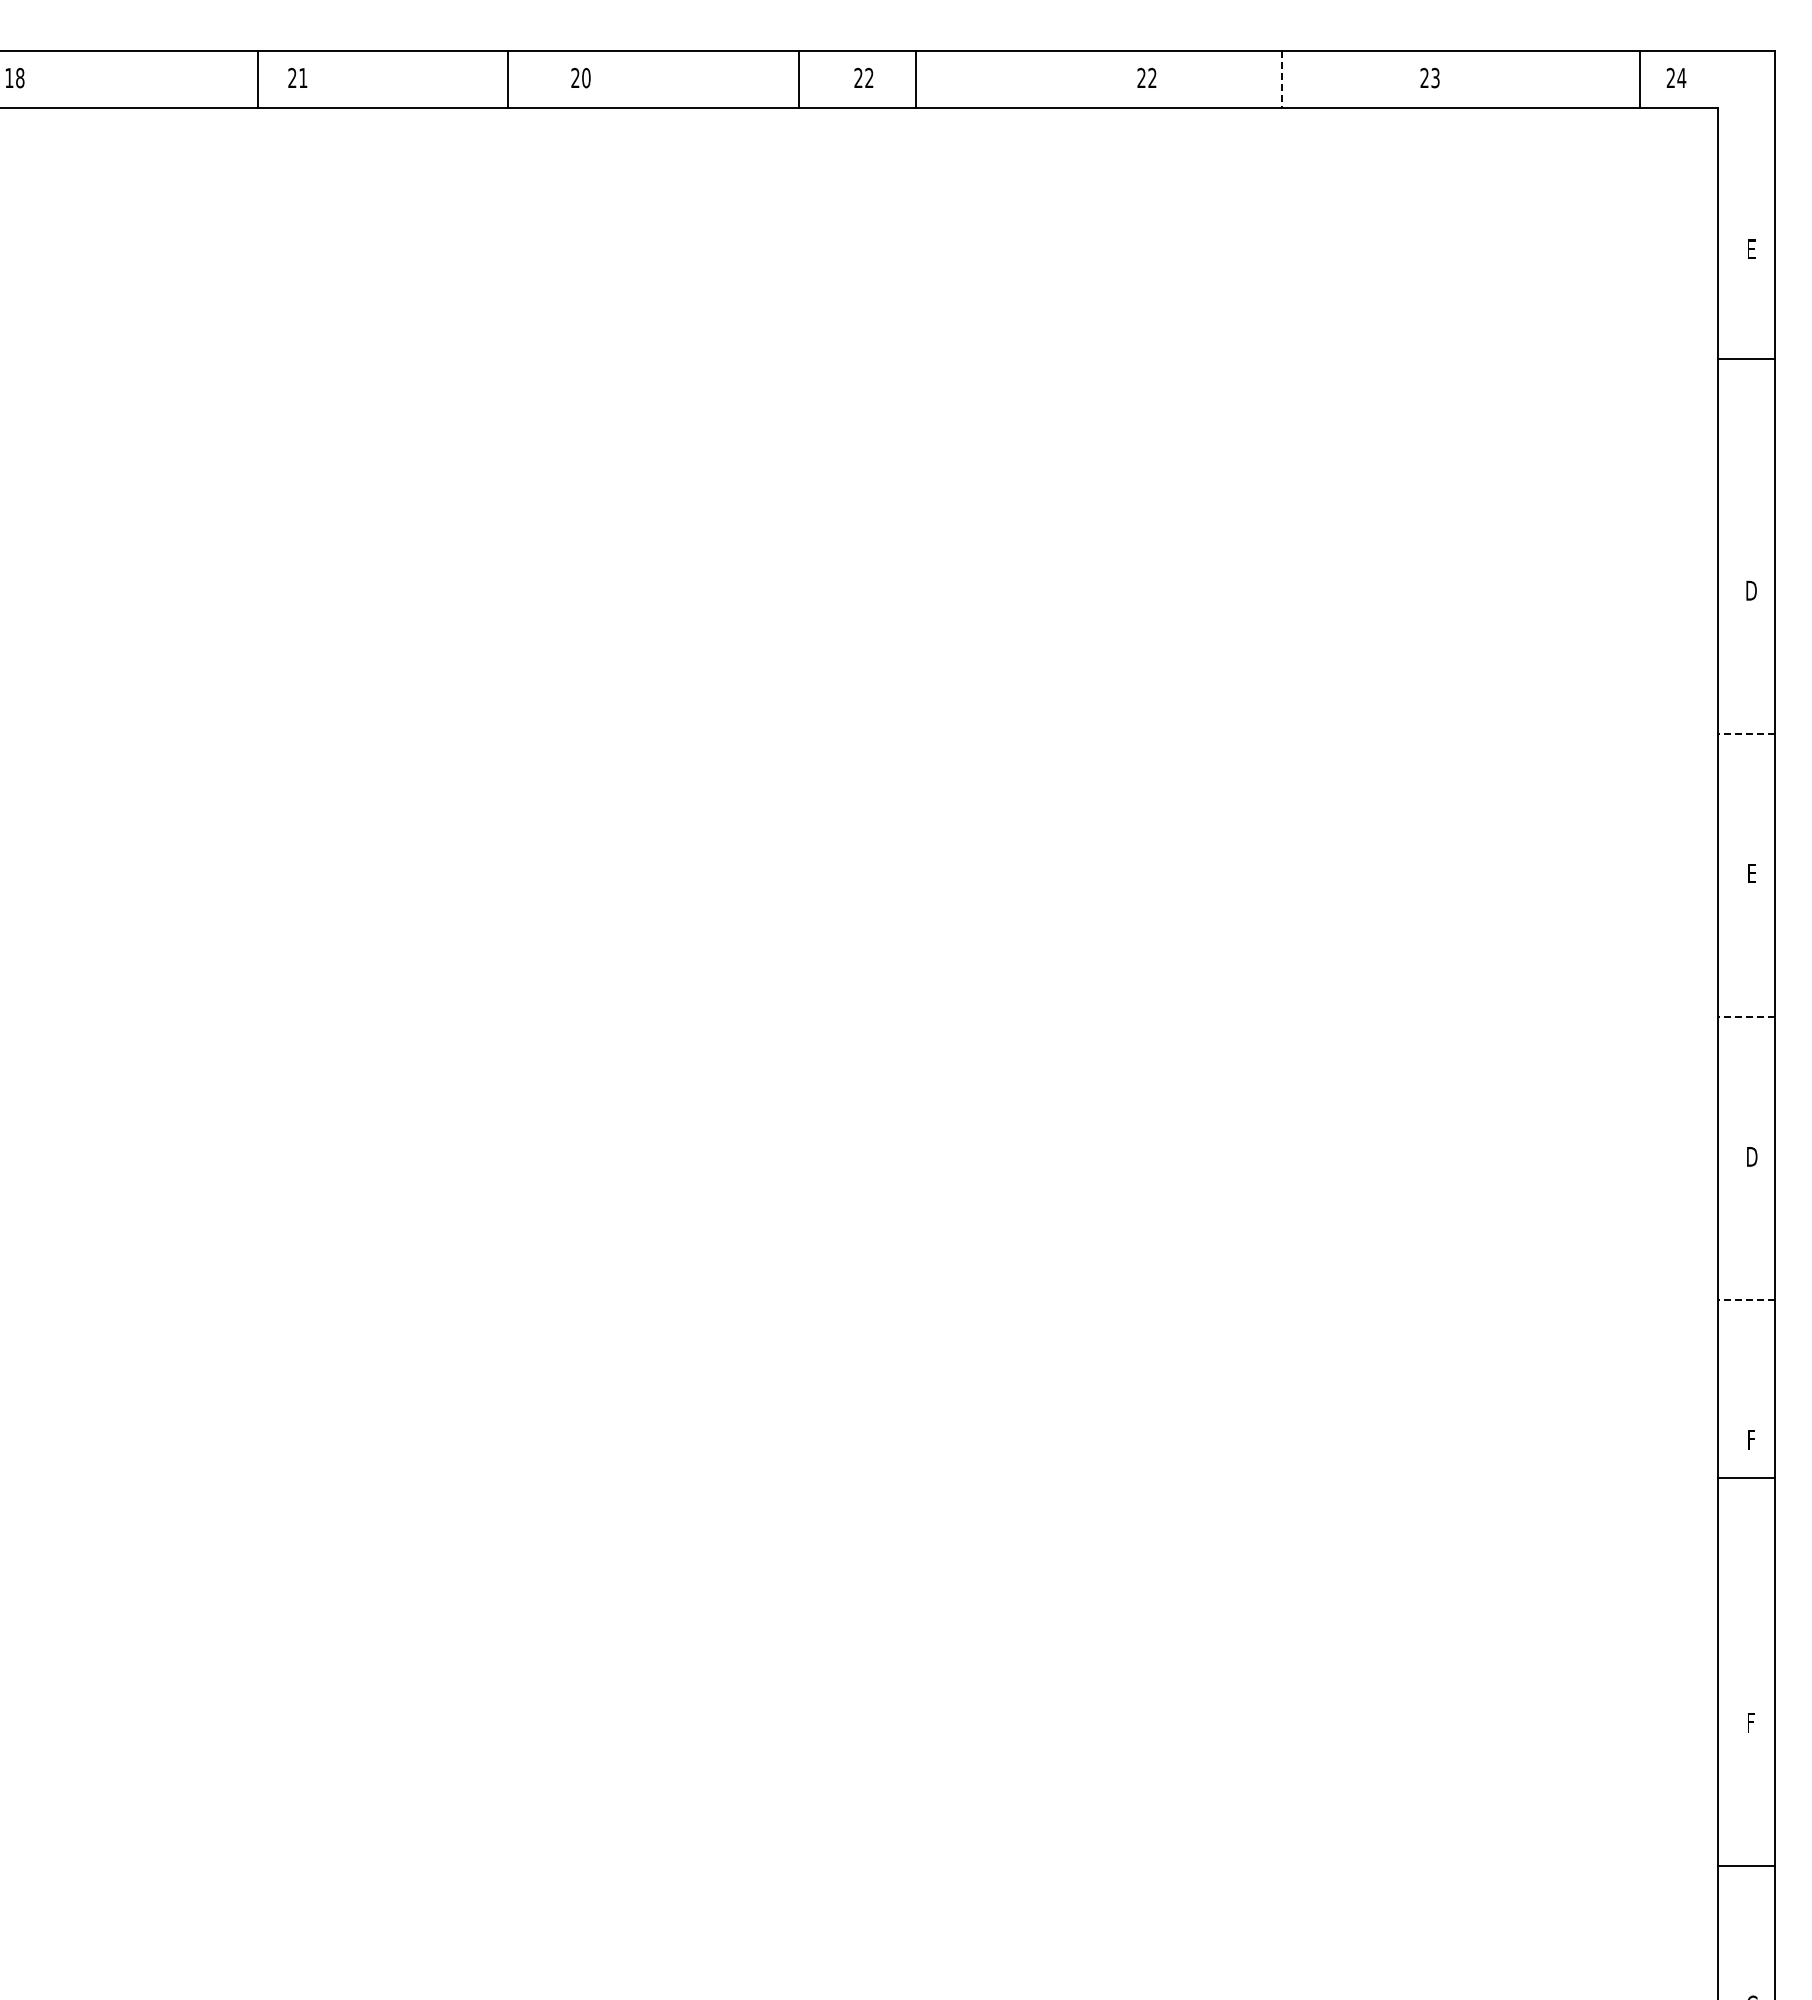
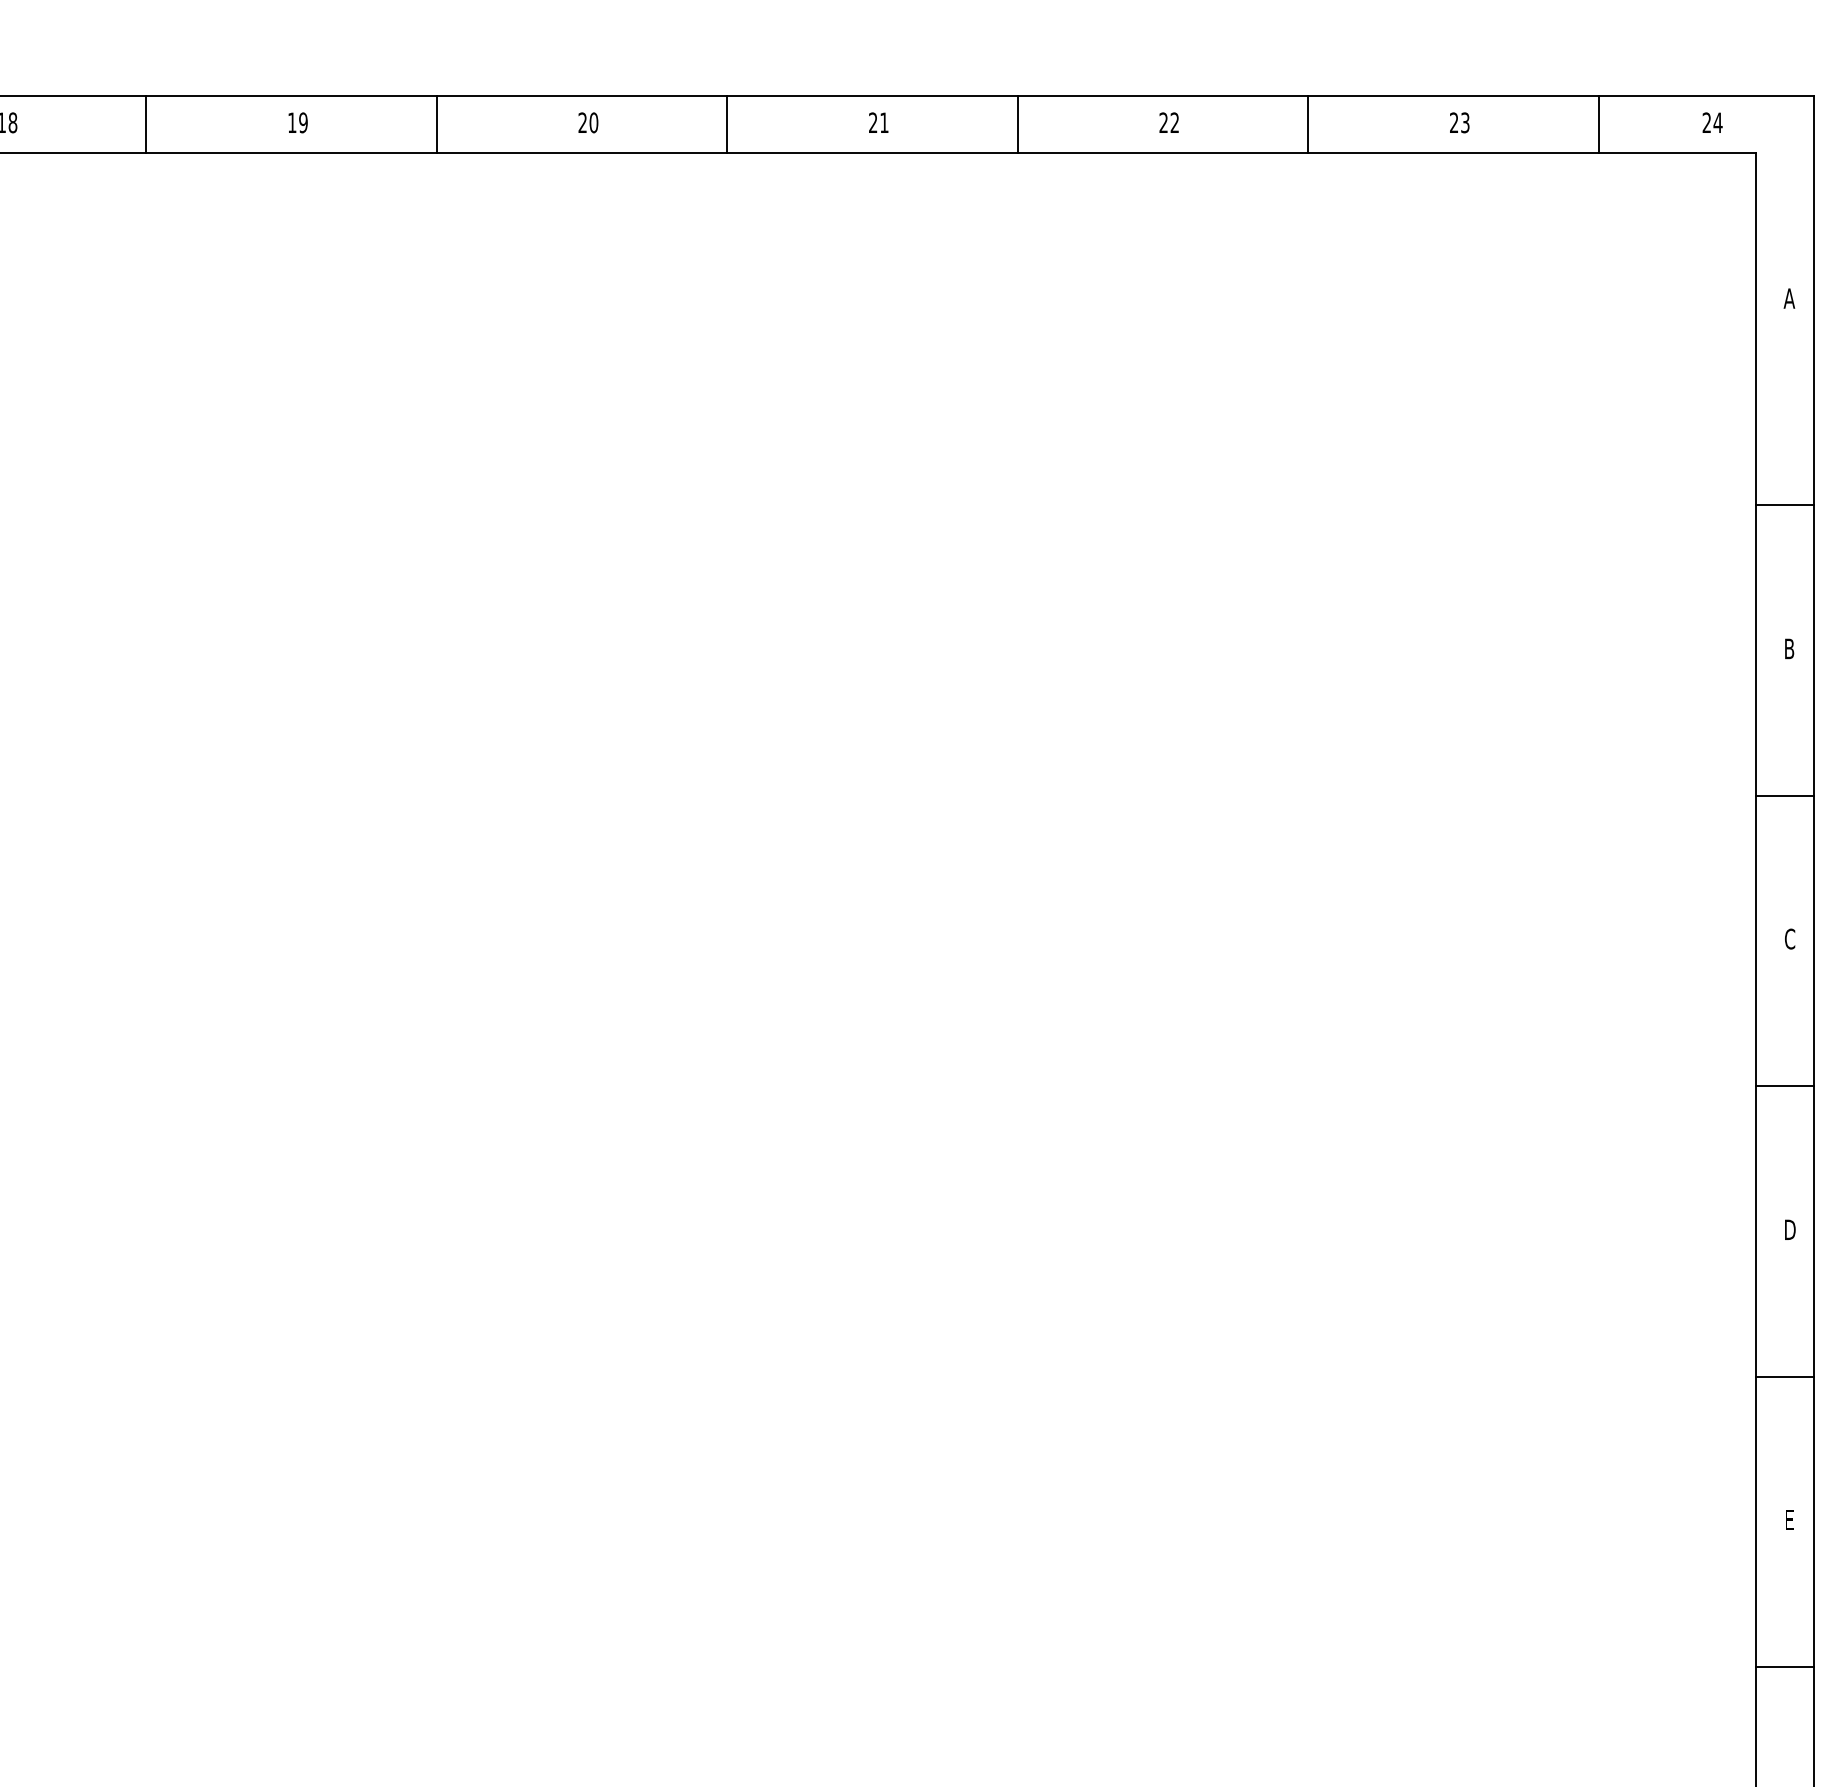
text: (297, 77) -> (297, 122), 21 -> 19
text: (869, 77) -> (884, 122), 22 -> 21
line: (258, 79) -> (146, 124), moved
line: (508, 79) -> (437, 124), moved
line: (799, 79) -> (727, 124), moved
line: (916, 79) -> (1017, 124), moved
line: (1639, 79) -> (1598, 124), moved
line: (1282, 80) -> (1308, 125), dashed -> solid
text: (1750, 249) -> (1788, 298), E -> A
line: (1746, 358) -> (1784, 505), moved
text: (1751, 590) -> (1789, 648), D -> B
line: (1746, 733) -> (1784, 795), dashed -> solid
text: (1751, 873) -> (1789, 939), E -> C
line: (1746, 1016) -> (1784, 1085), dashed -> solid
line: (1746, 1299) -> (1784, 1376), dashed -> solid
text: (1752, 1439) -> (1790, 1519), F -> E
line: (1746, 1477) -> (1784, 1666), moved

